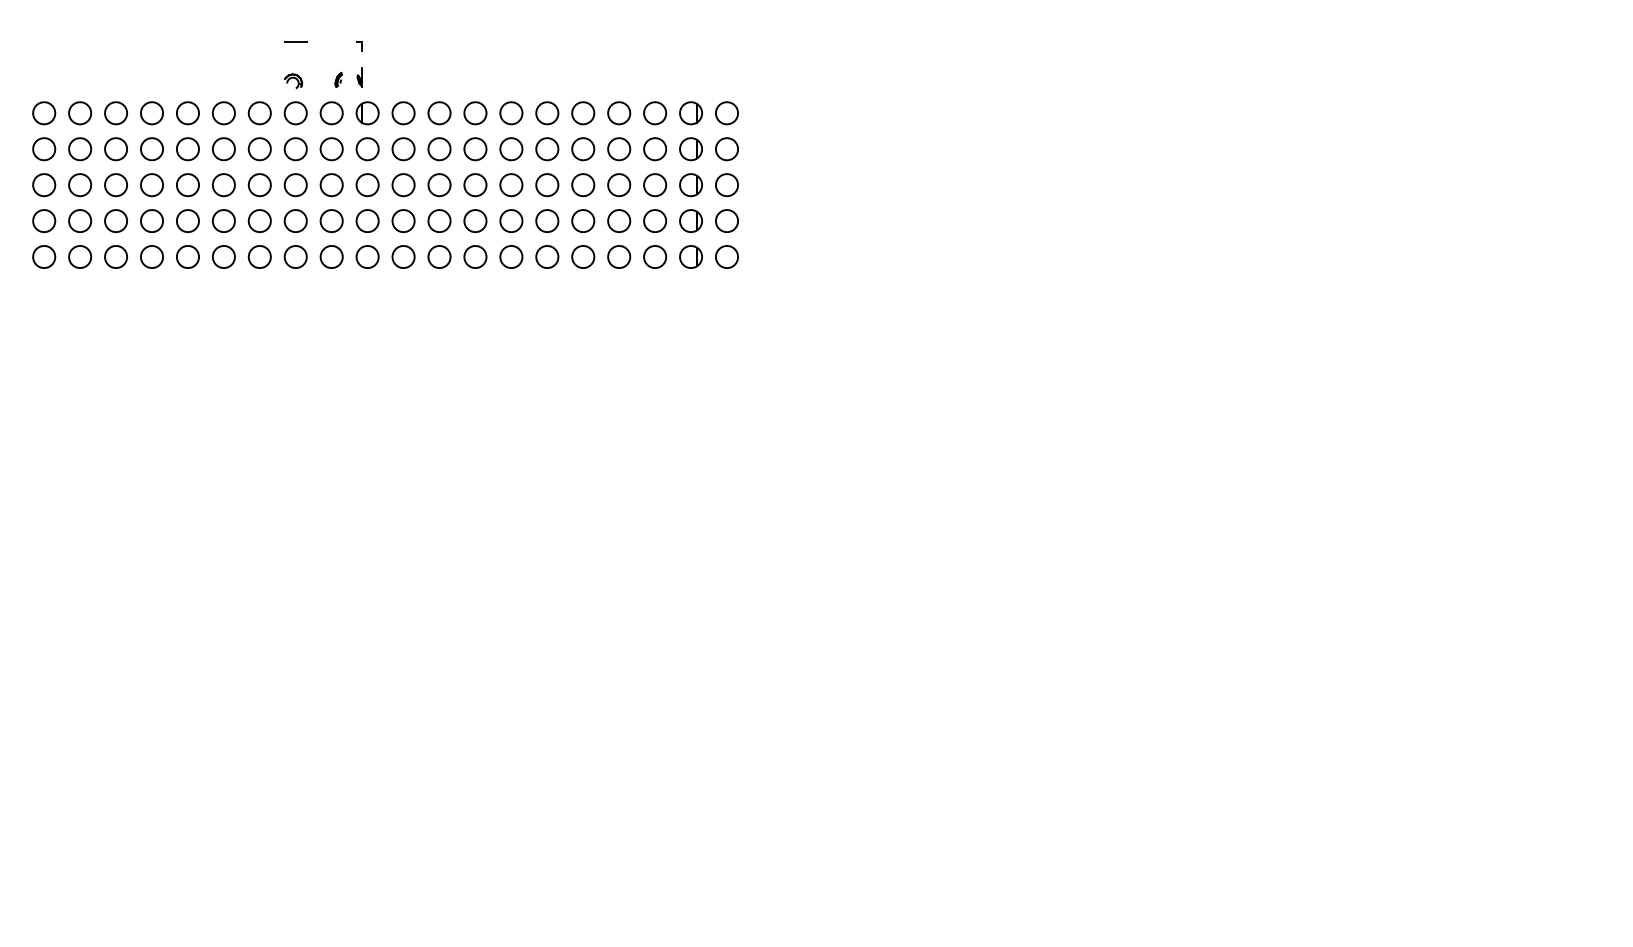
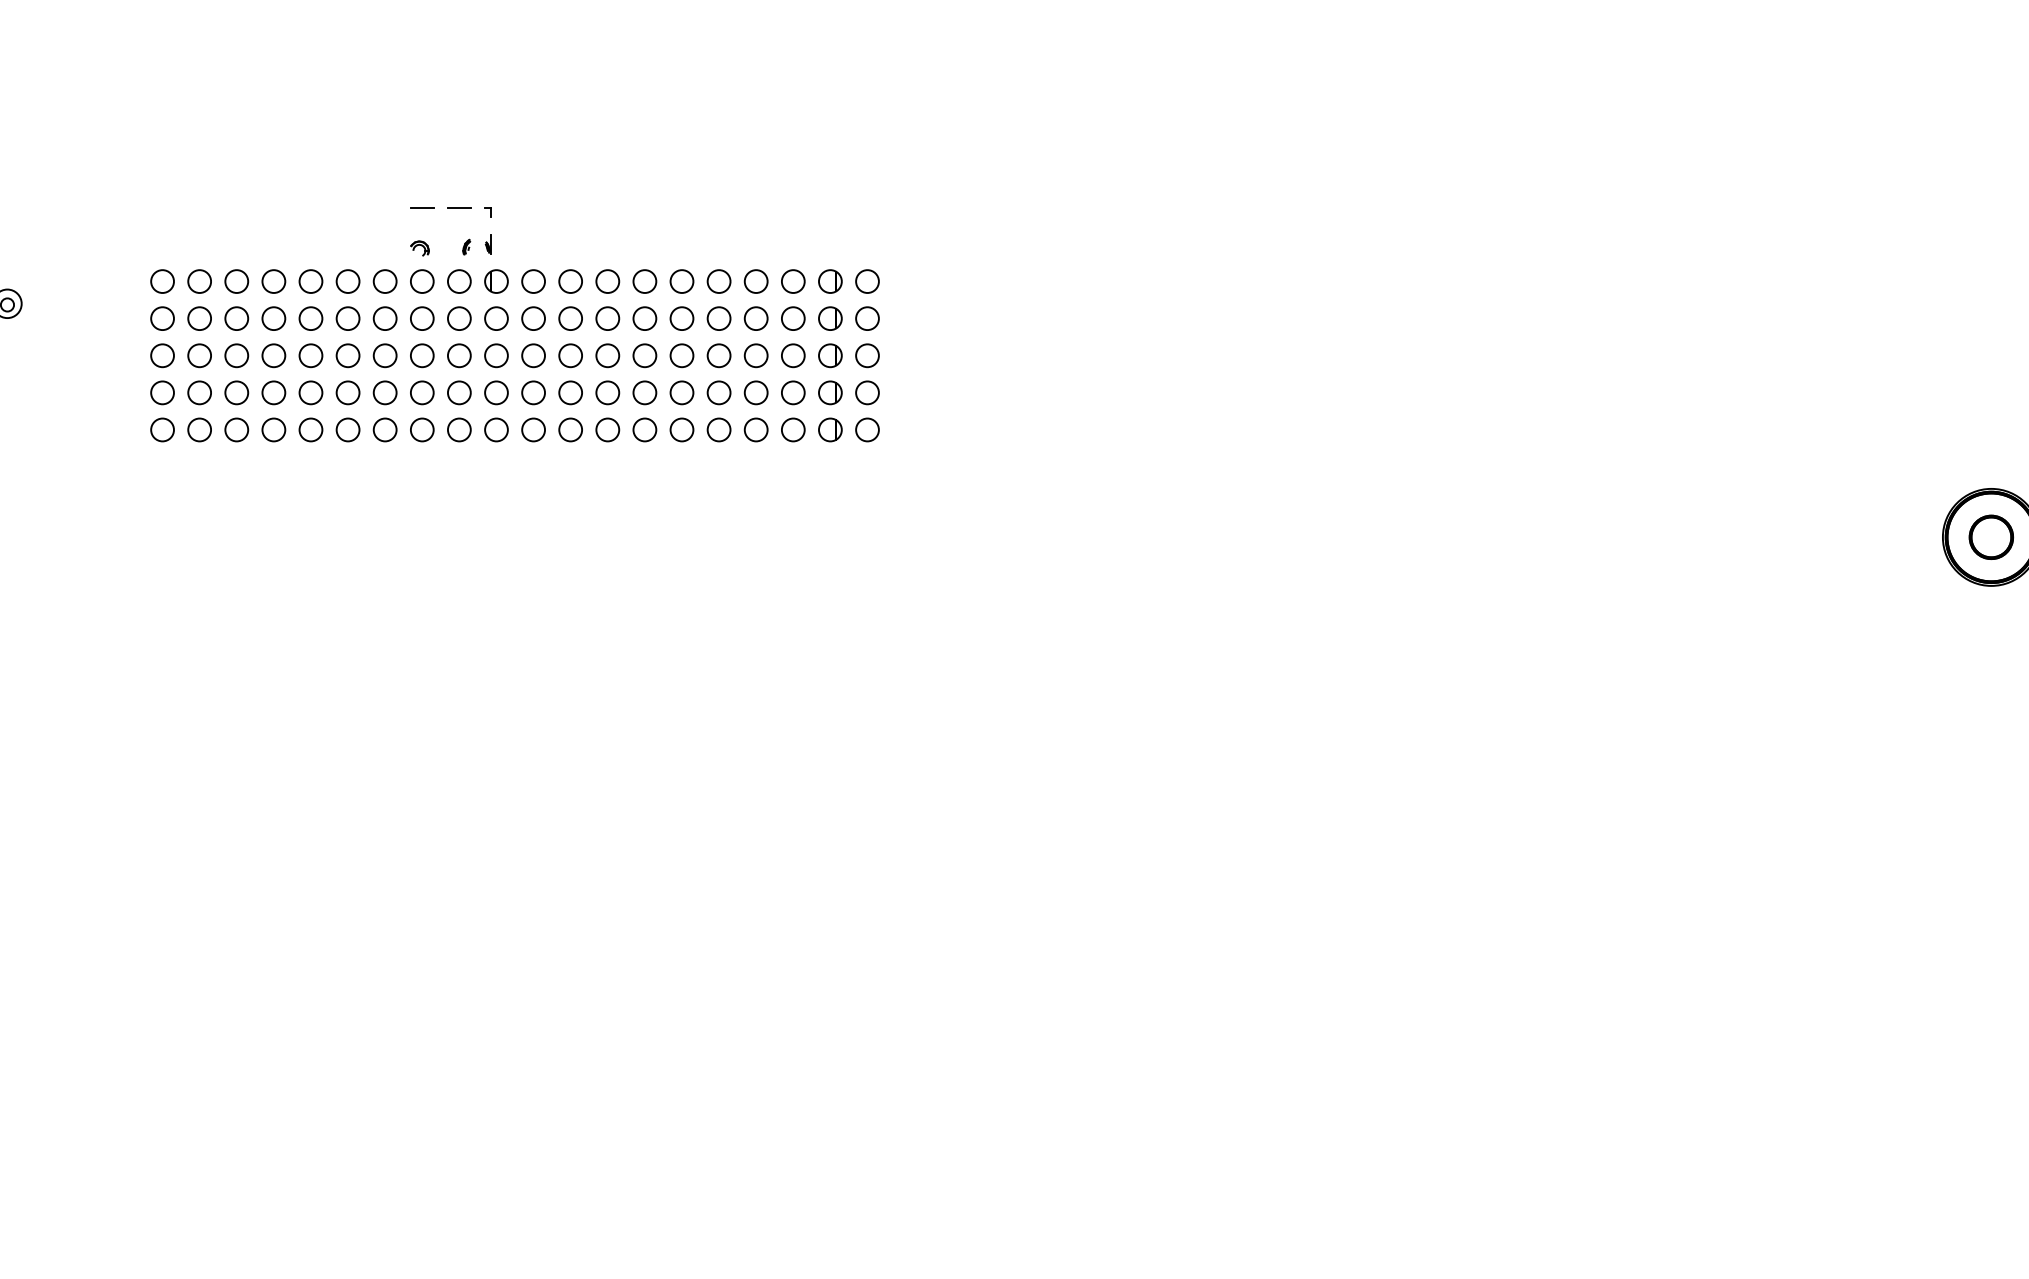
line: (331, 41) -> (459, 207), added

